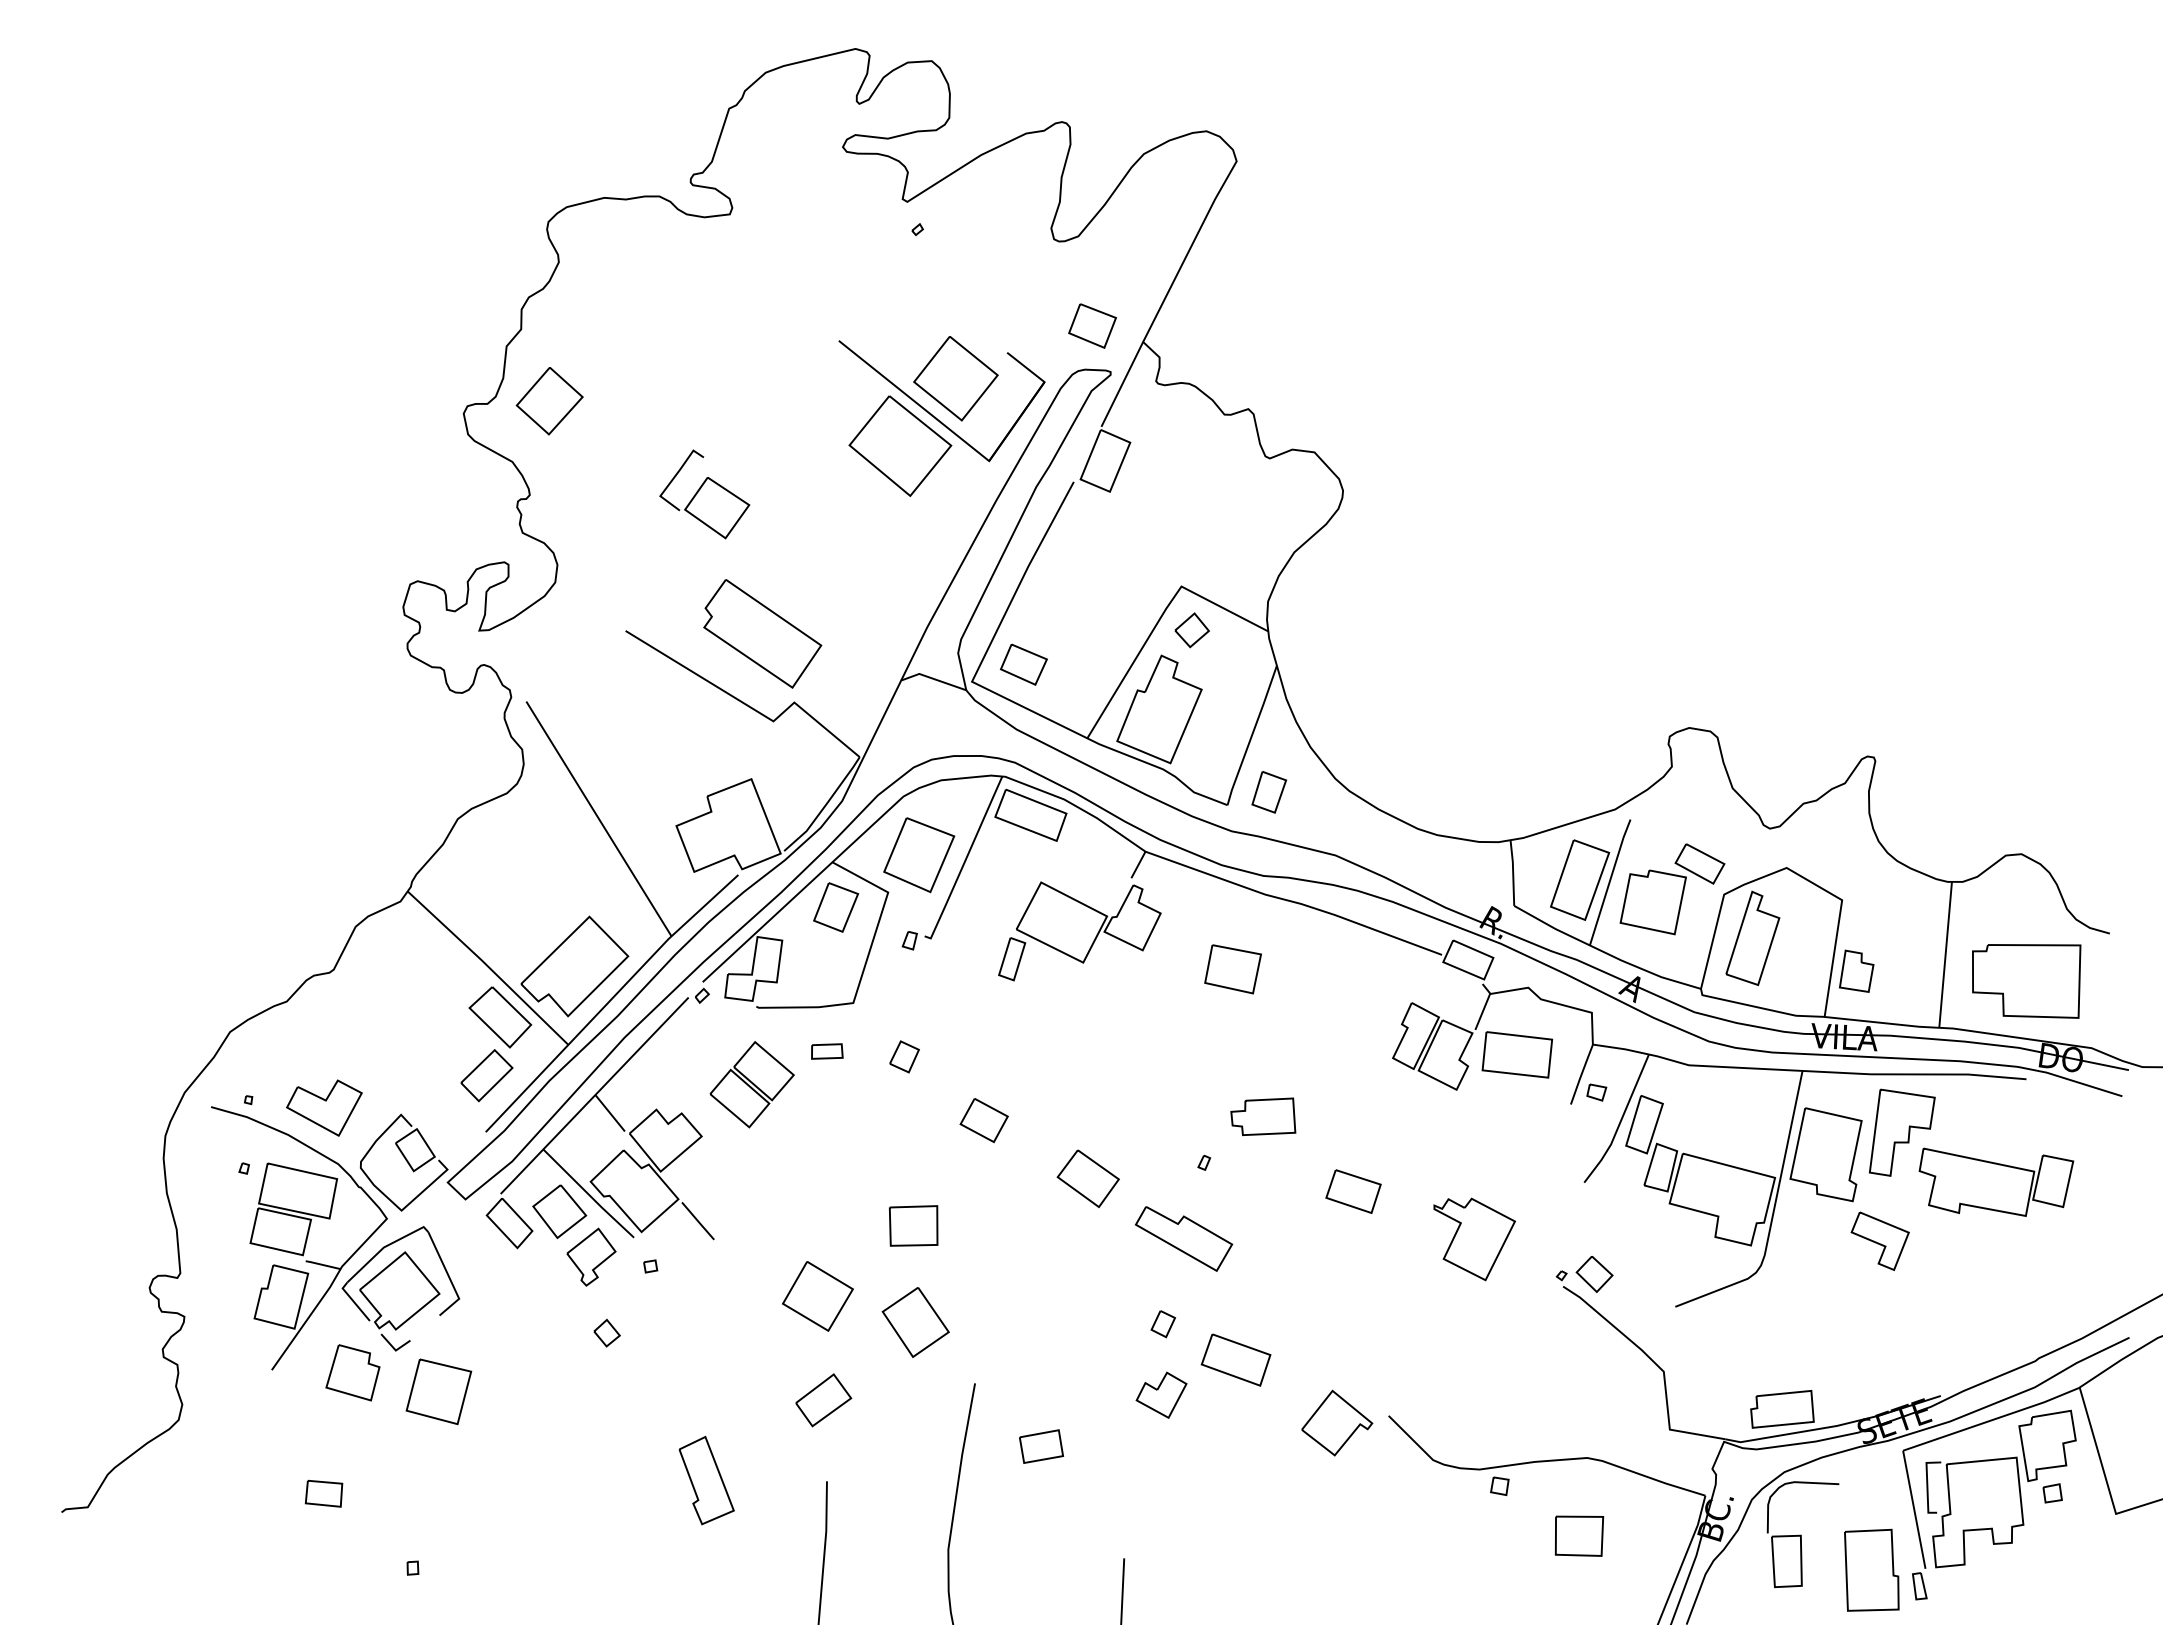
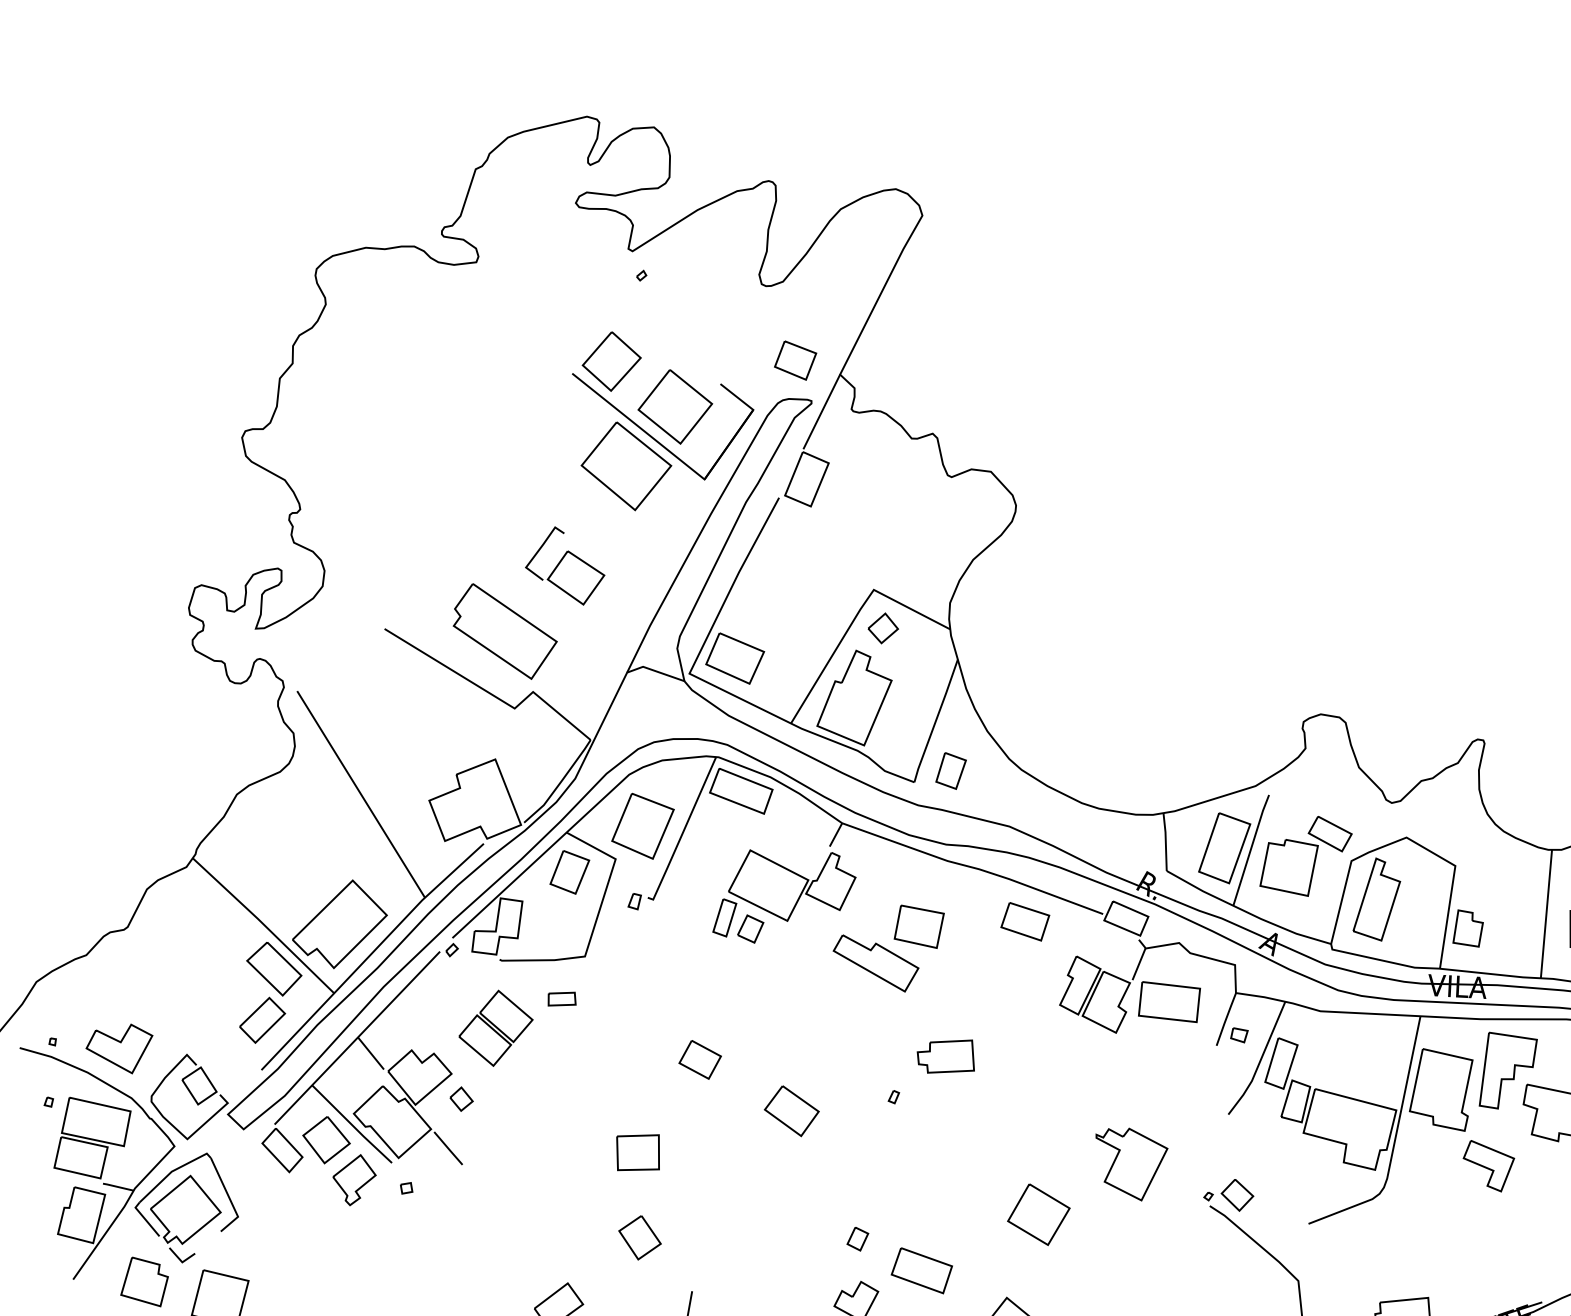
part: (549, 401) -> (611, 361), moved
part: (704, 494) -> (564, 566), moved
part: (1023, 664) -> (734, 658), size x1.43
part: (904, 1056) -> (750, 928), moved
part: (1353, 1191) -> (1025, 921), moved
part: (1184, 1238) -> (876, 963), moved
part: (817, 1296) -> (1038, 1214), moved
part: (915, 1322) -> (639, 1237), size x0.71
part: (606, 1332) -> (461, 1098), moved

